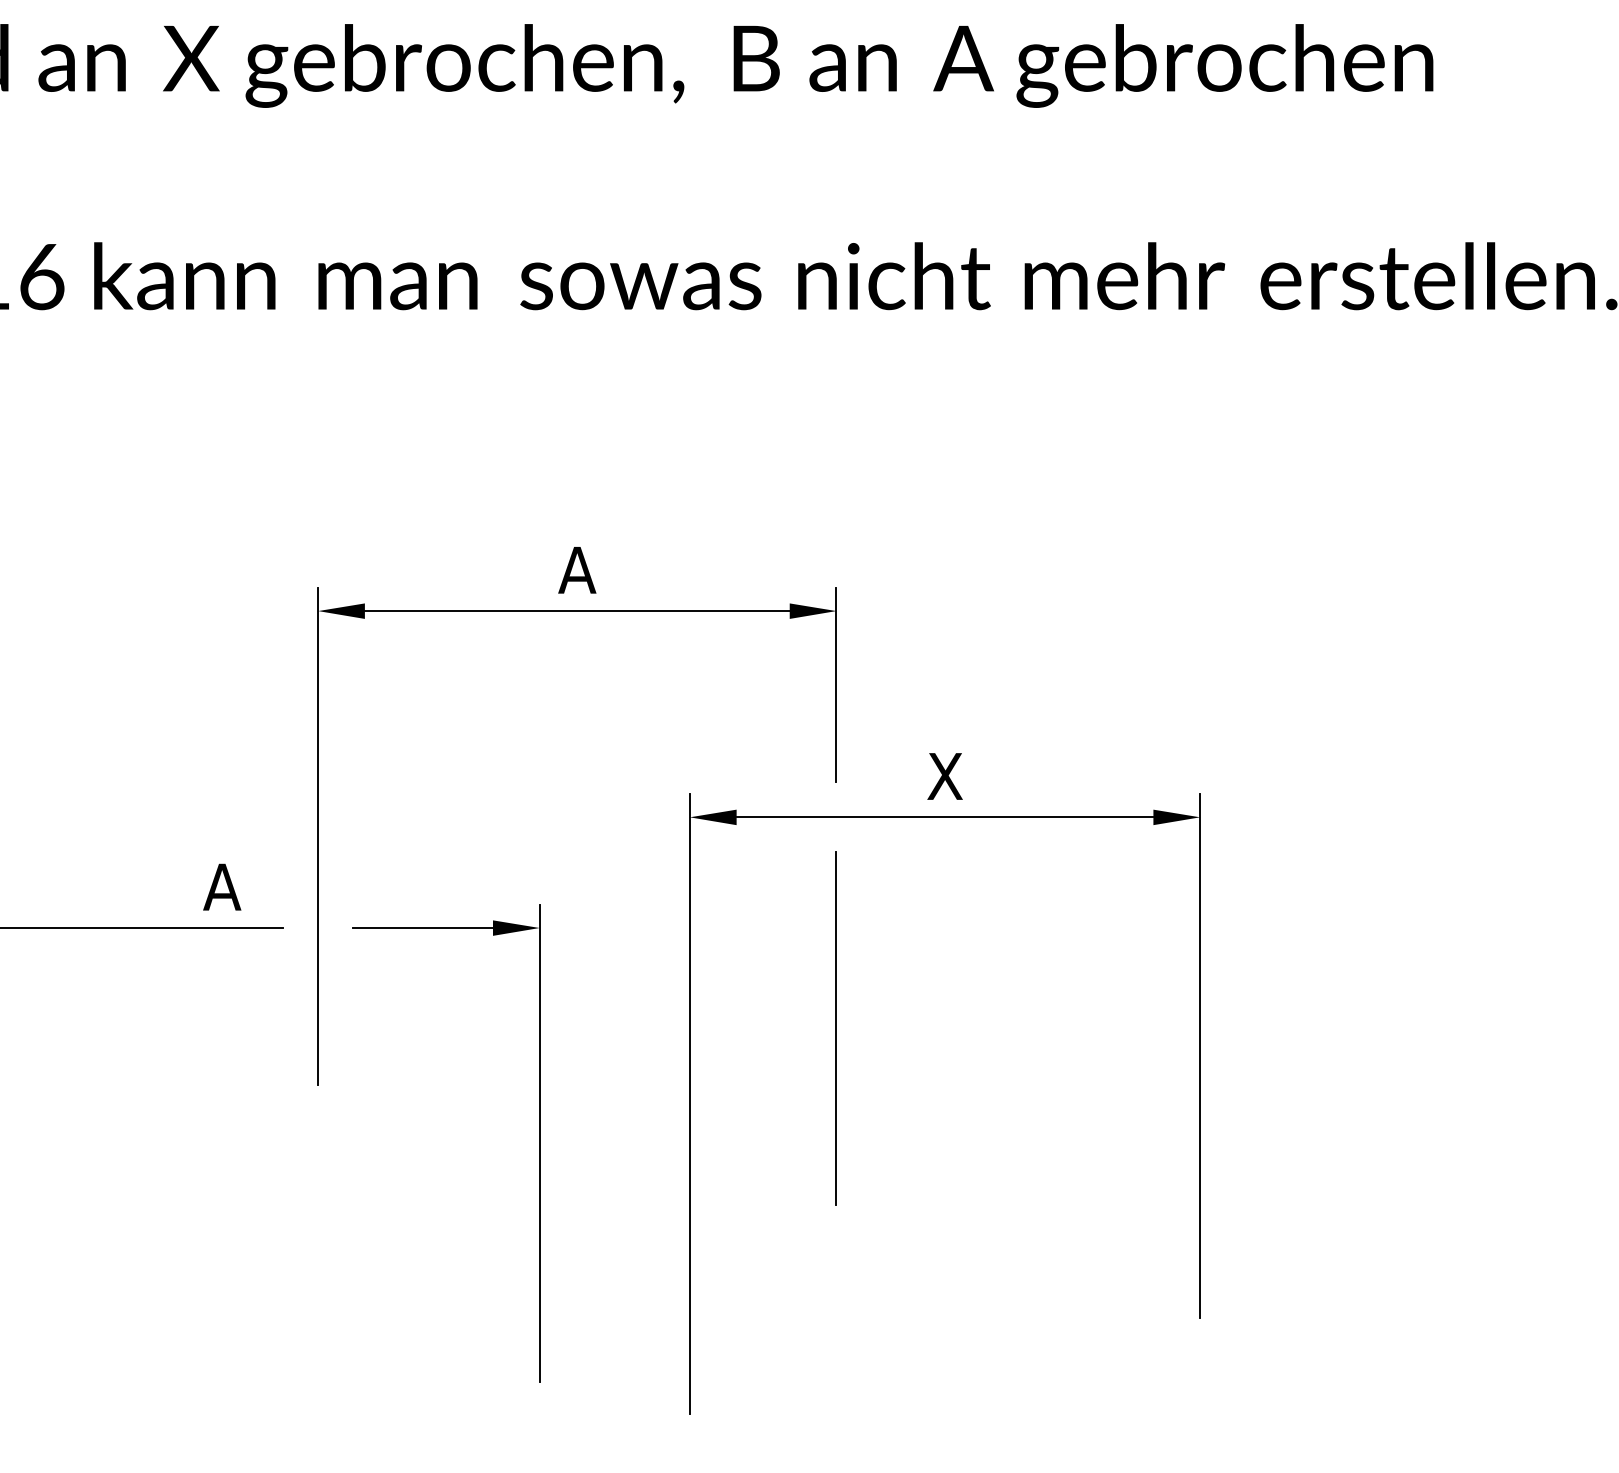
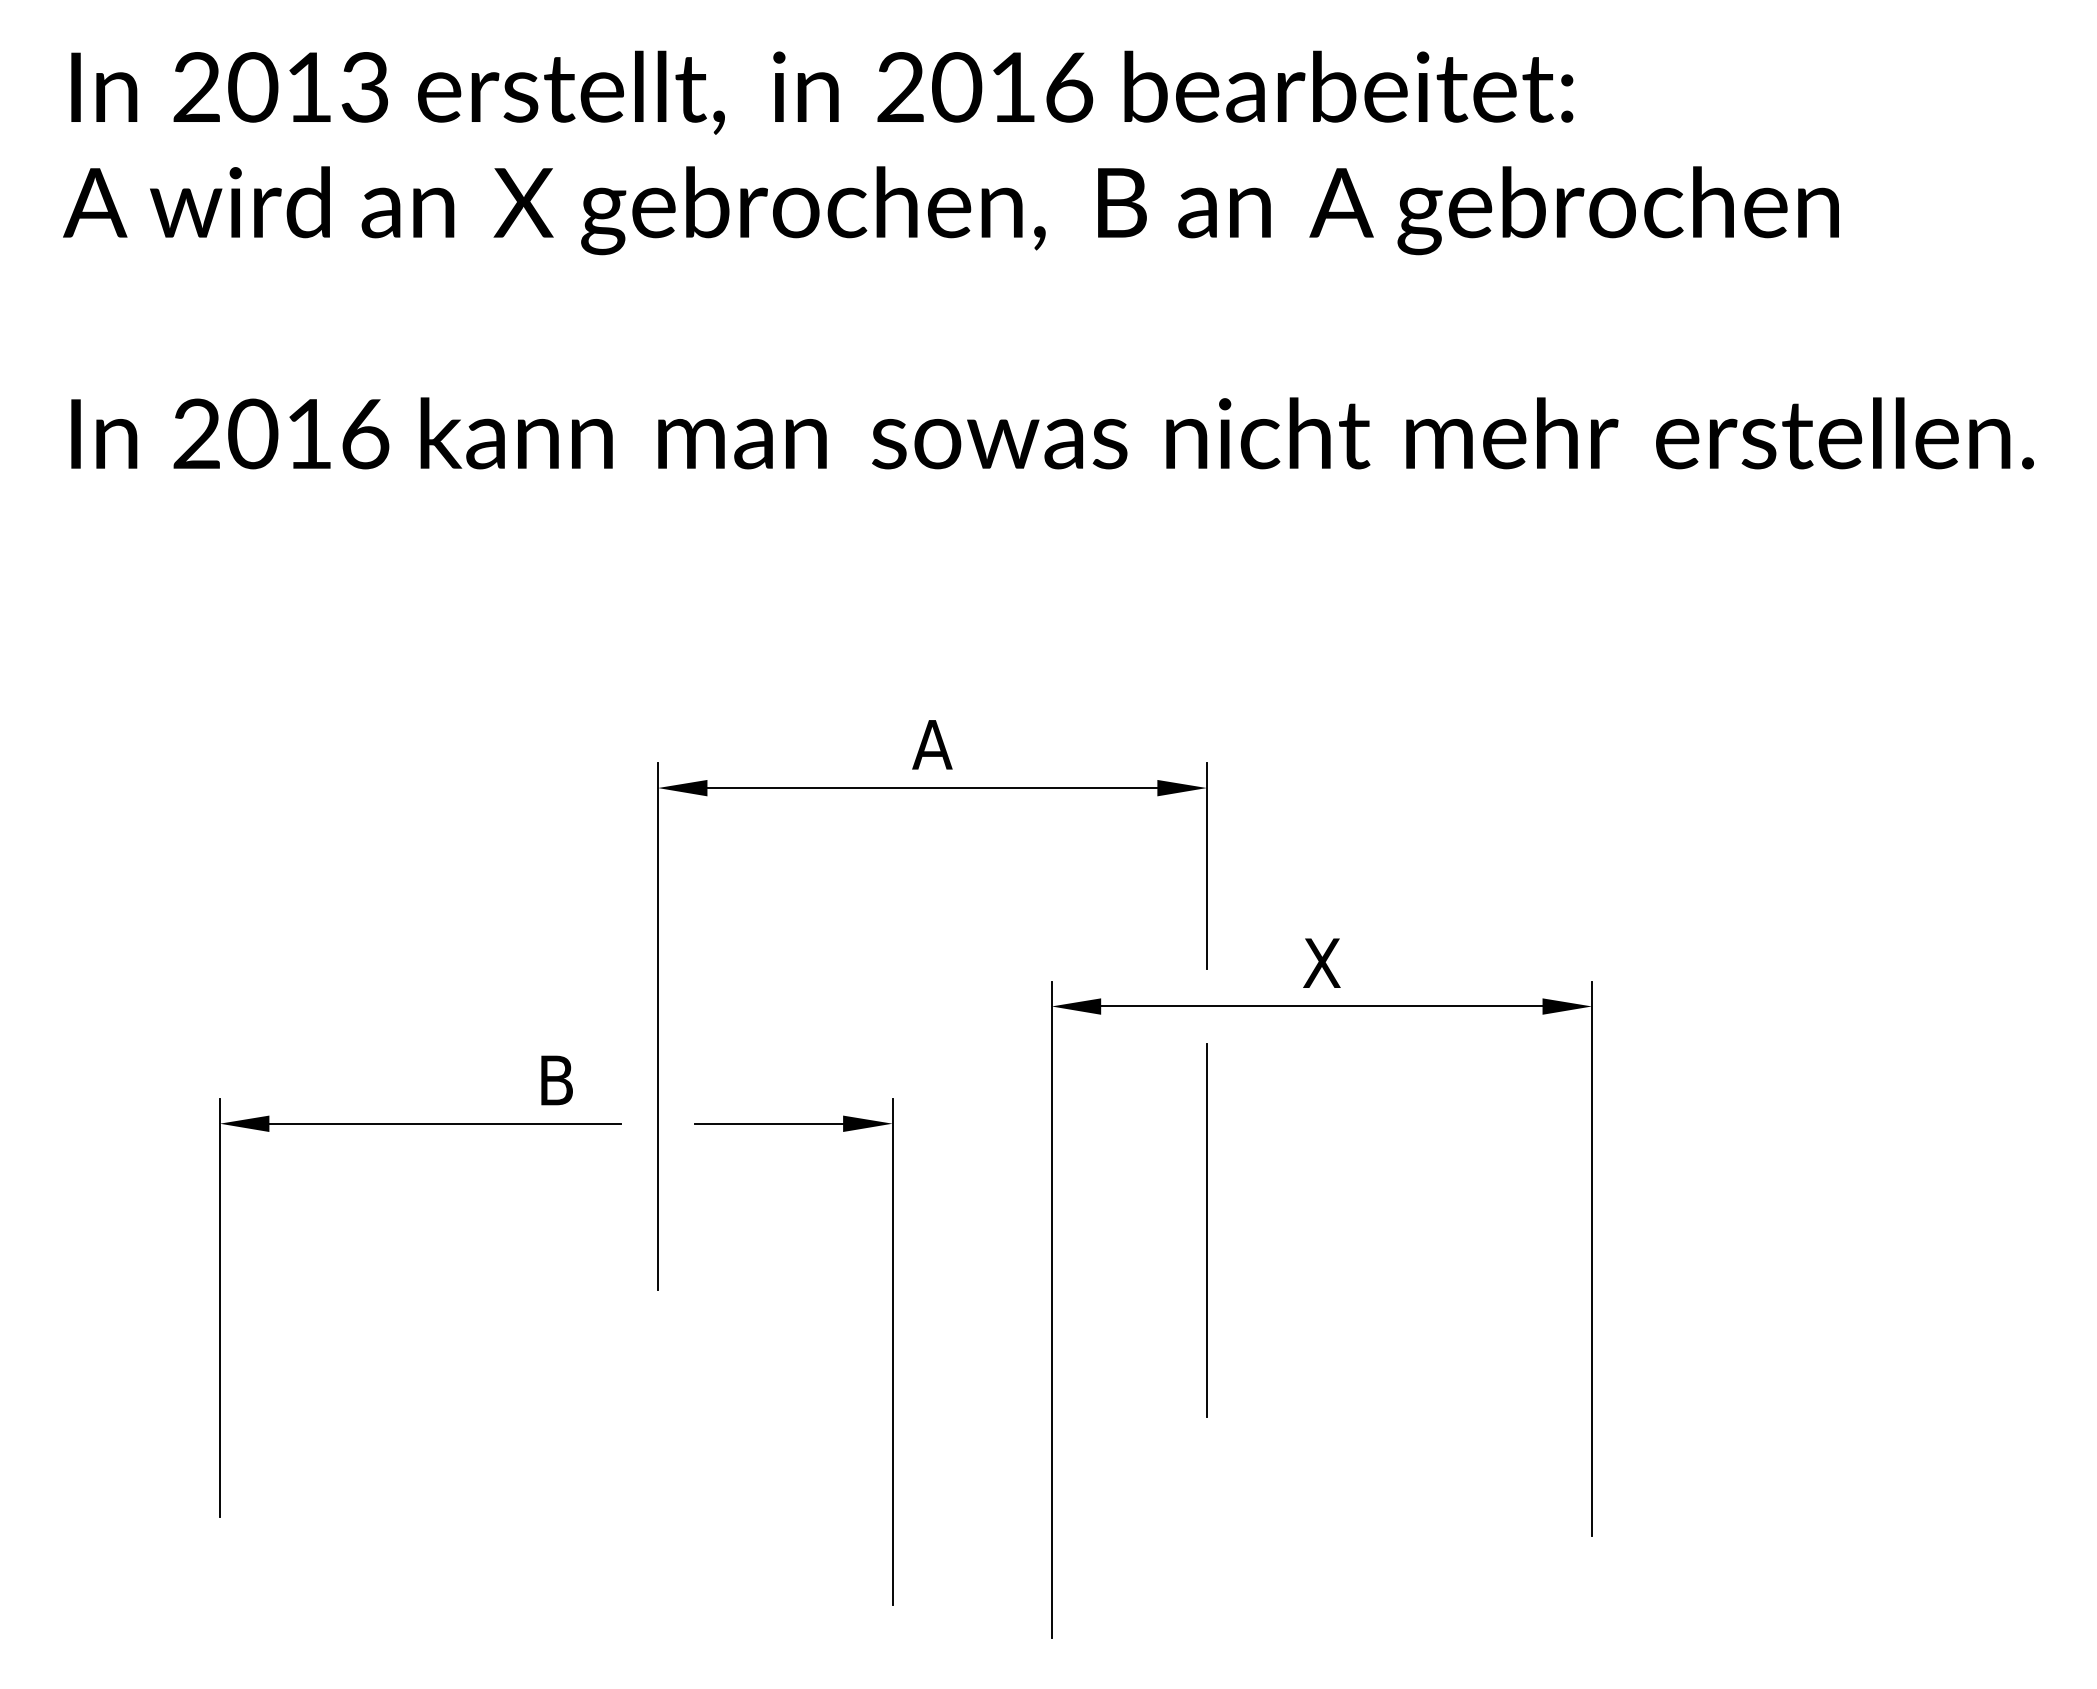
text: (222, 887) -> (556, 1080), A -> B

